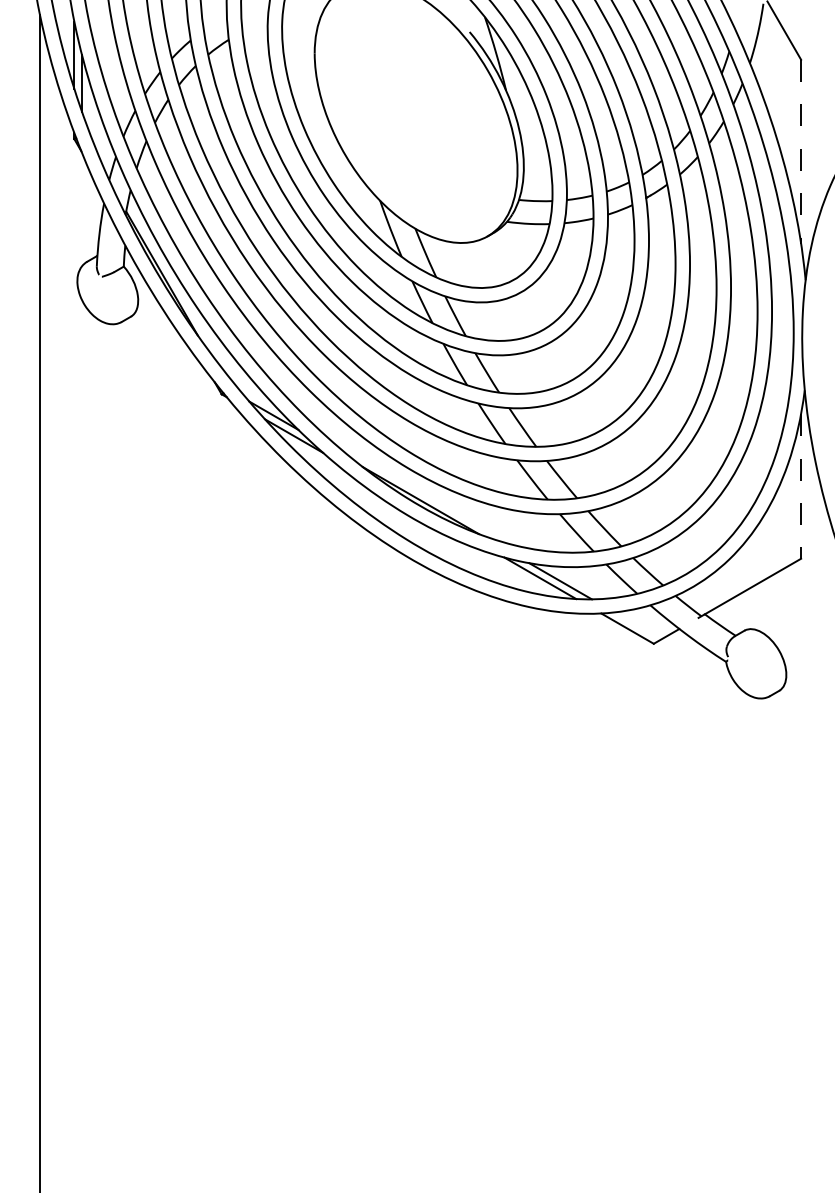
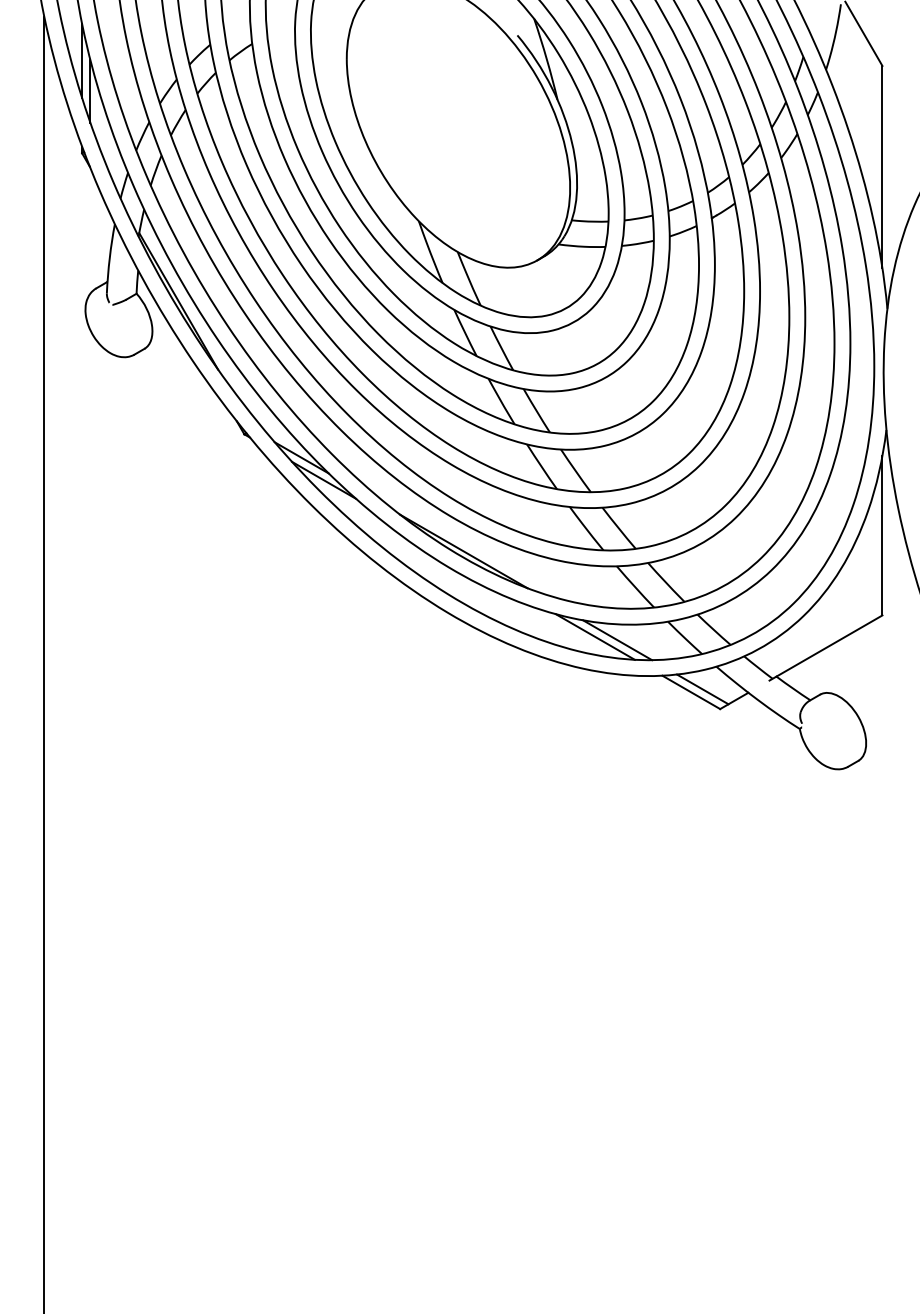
line: (801, 151) -> (882, 167), dashed -> solid
line: (801, 486) -> (882, 535), dashed -> solid
line: (637, 626) -> (702, 689), added

